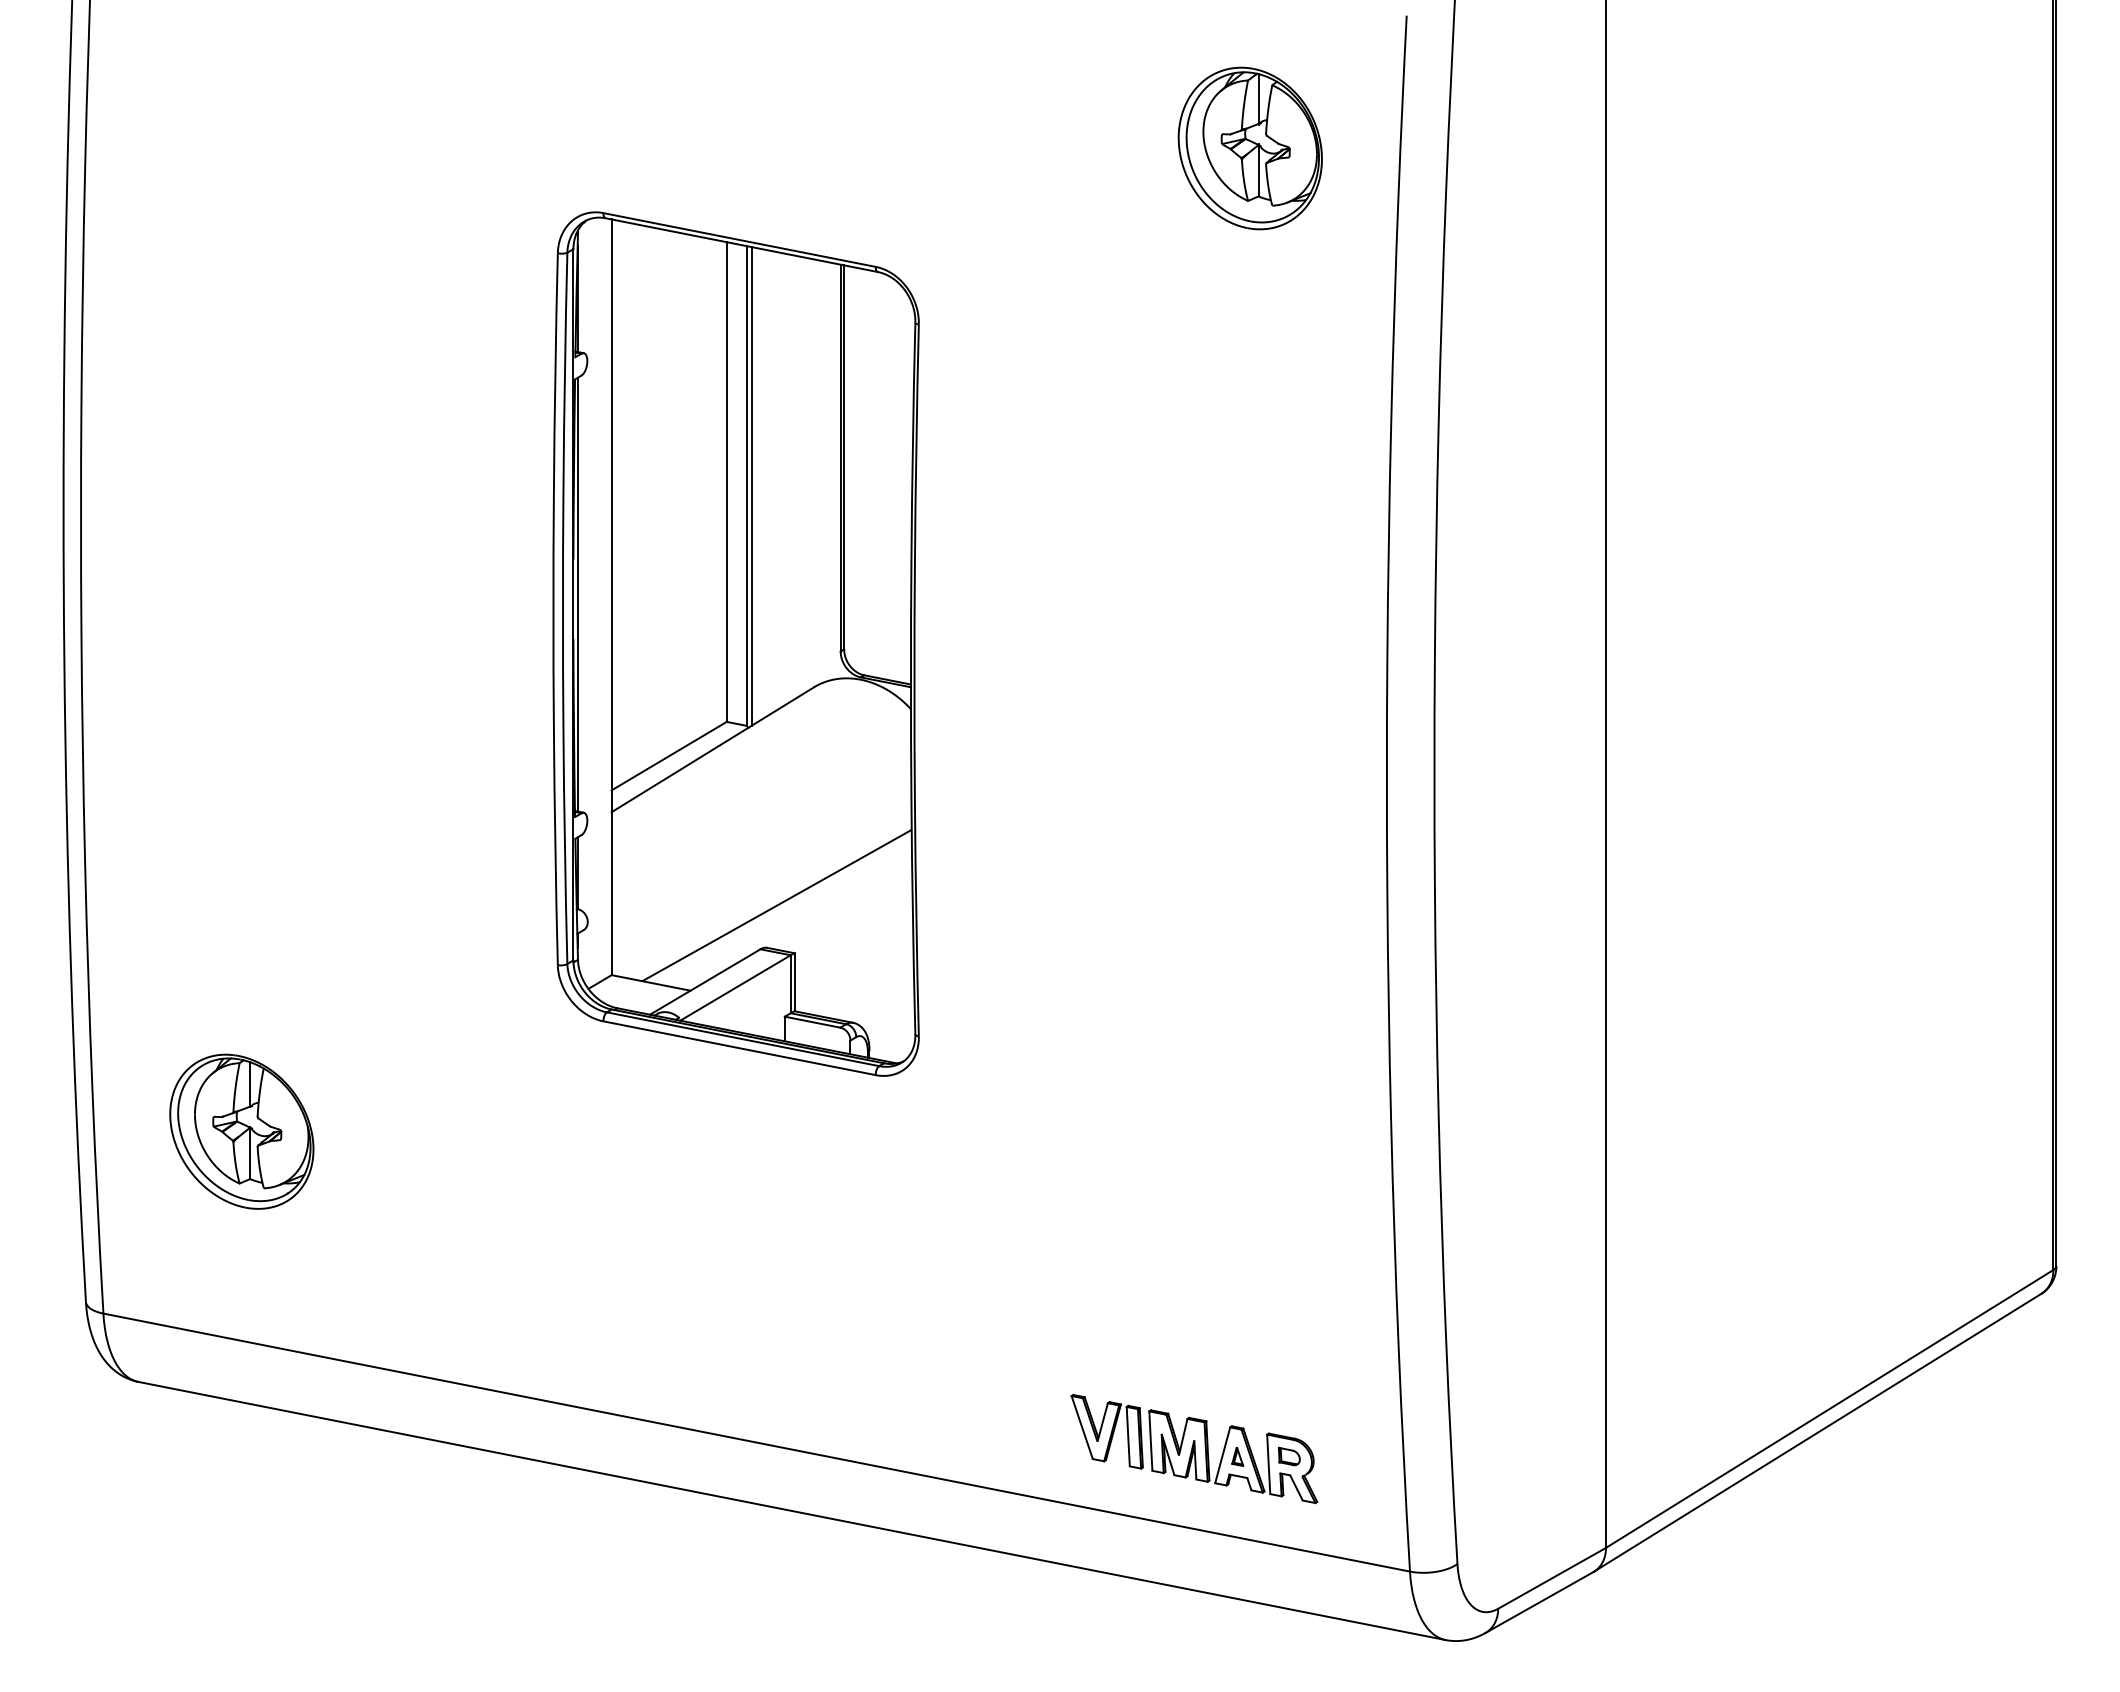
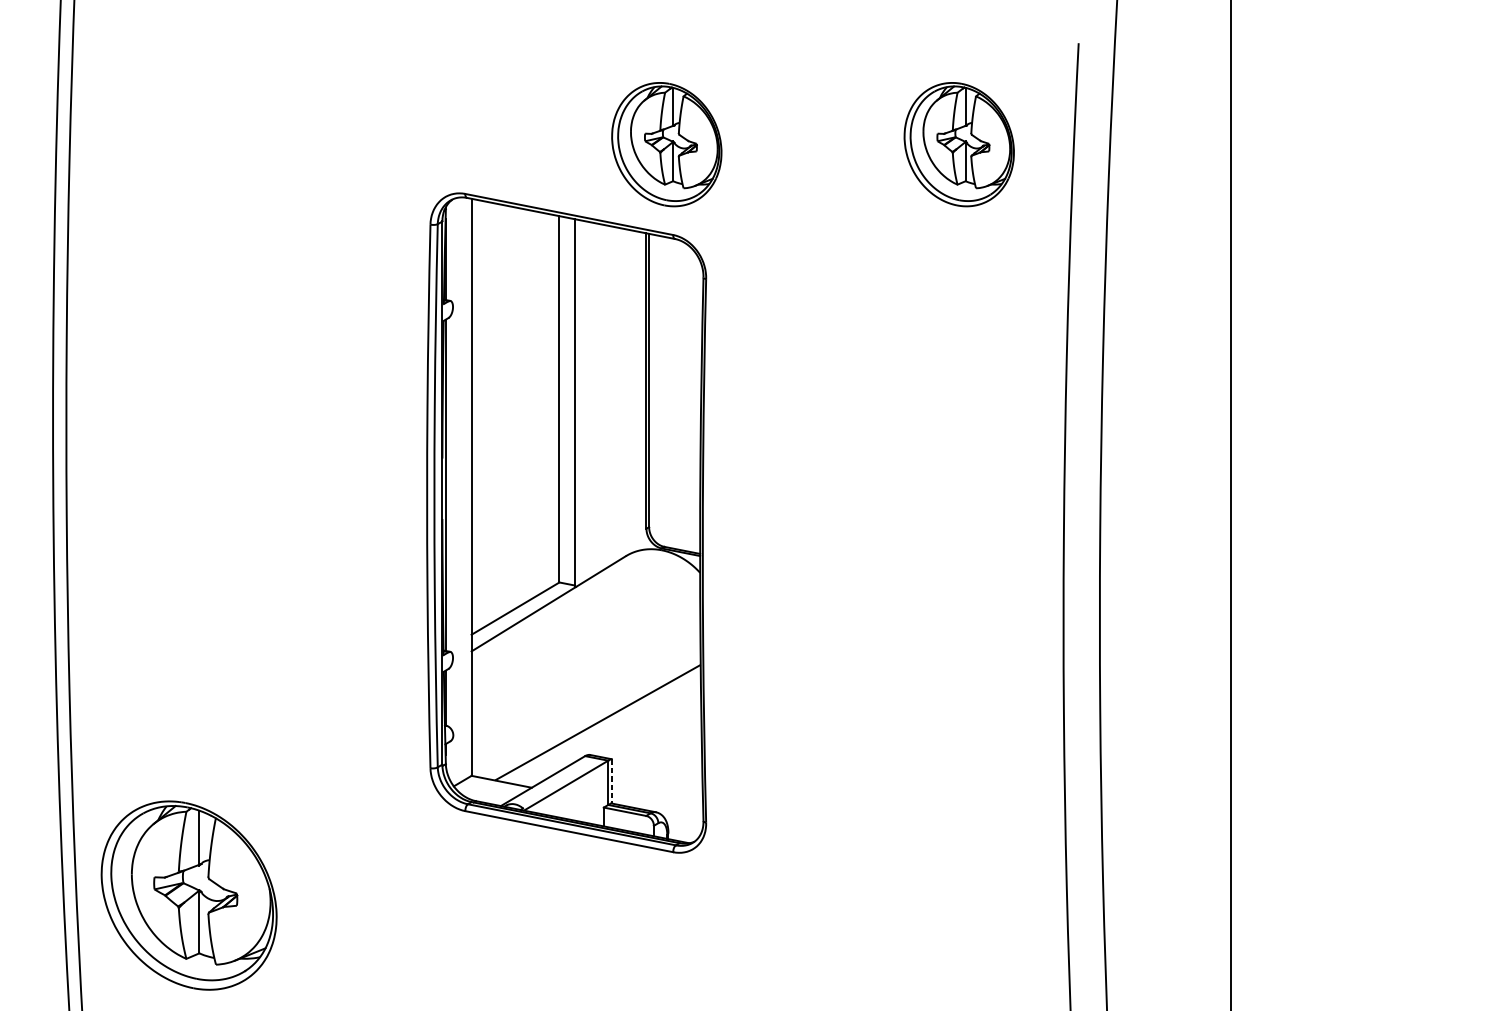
part: (866, 148) -> (666, 144), added
line: (751, 486) -> (578, 402), removed
line: (795, 982) -> (611, 781), solid -> dashed
part: (241, 1131) -> (188, 895), size x1.6

